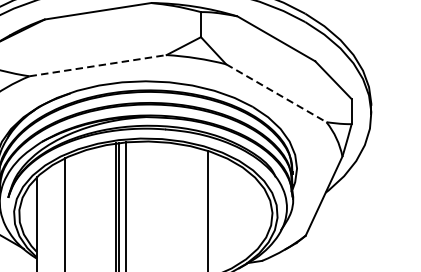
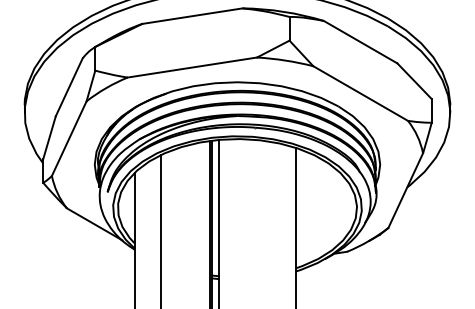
line: (98, 65) -> (192, 67), dashed -> solid
line: (276, 93) -> (360, 93), dashed -> solid

